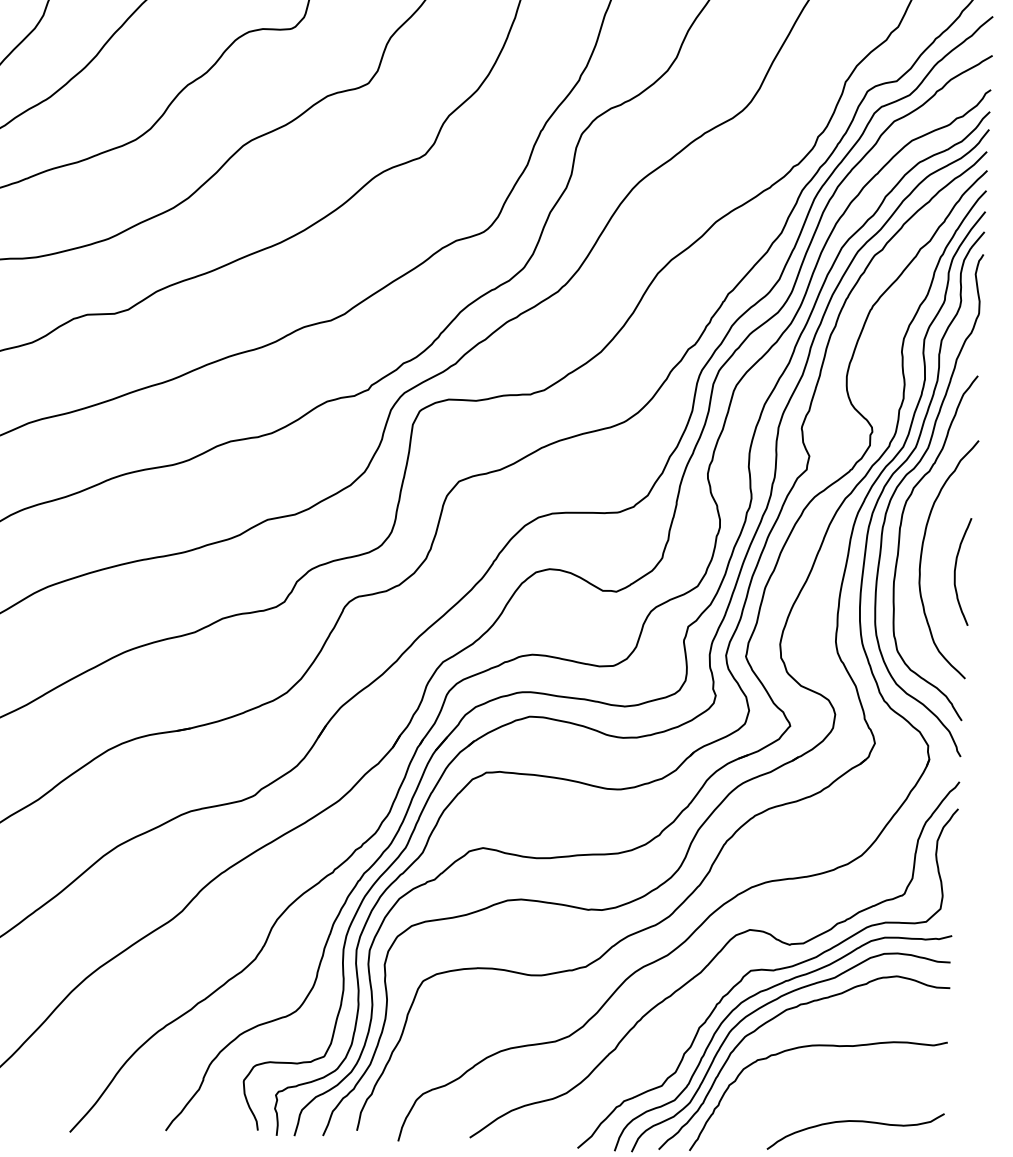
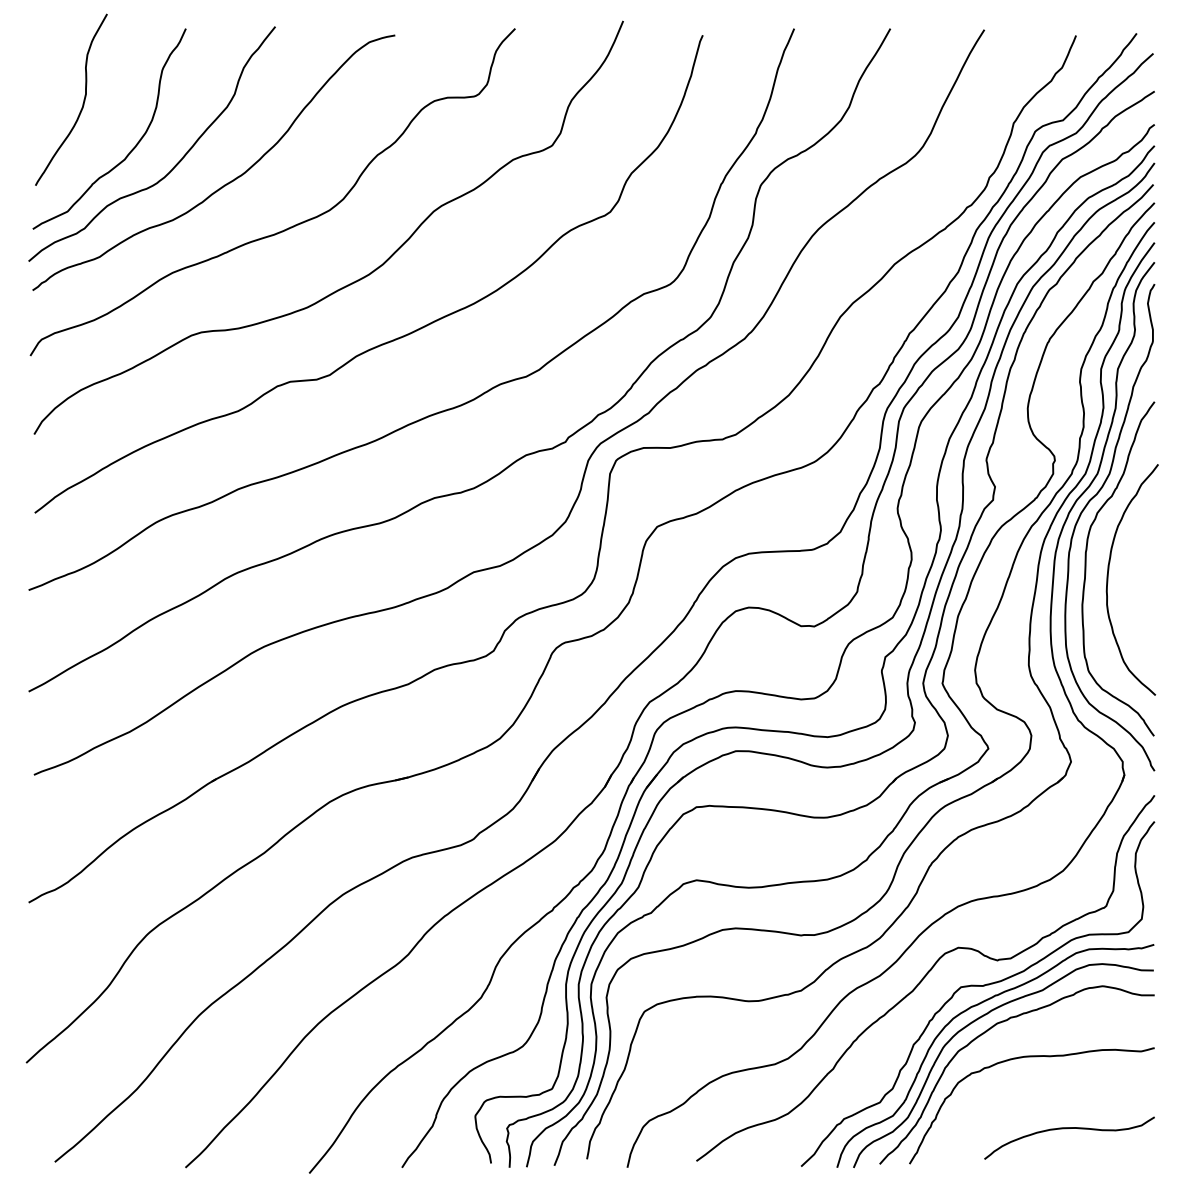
curve: (955, 570) -> (1141, 591), removed

